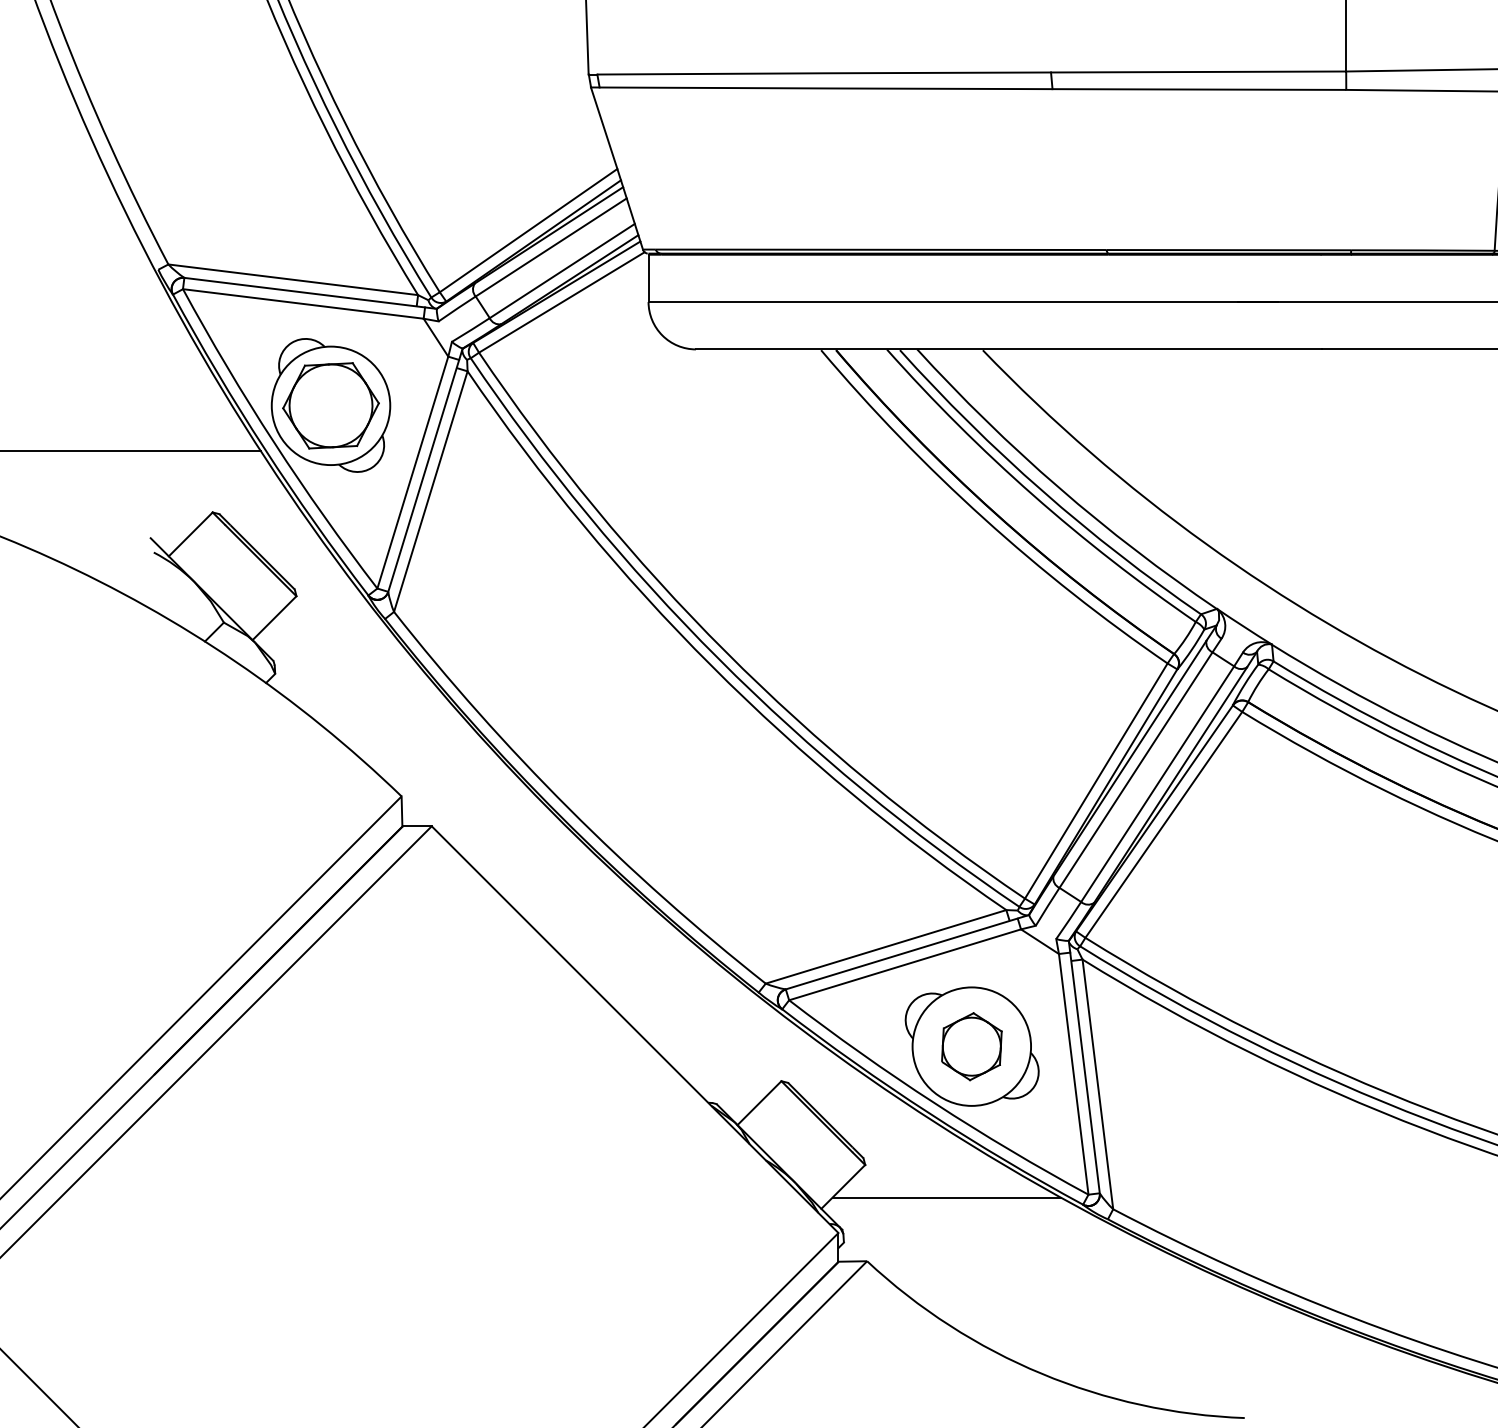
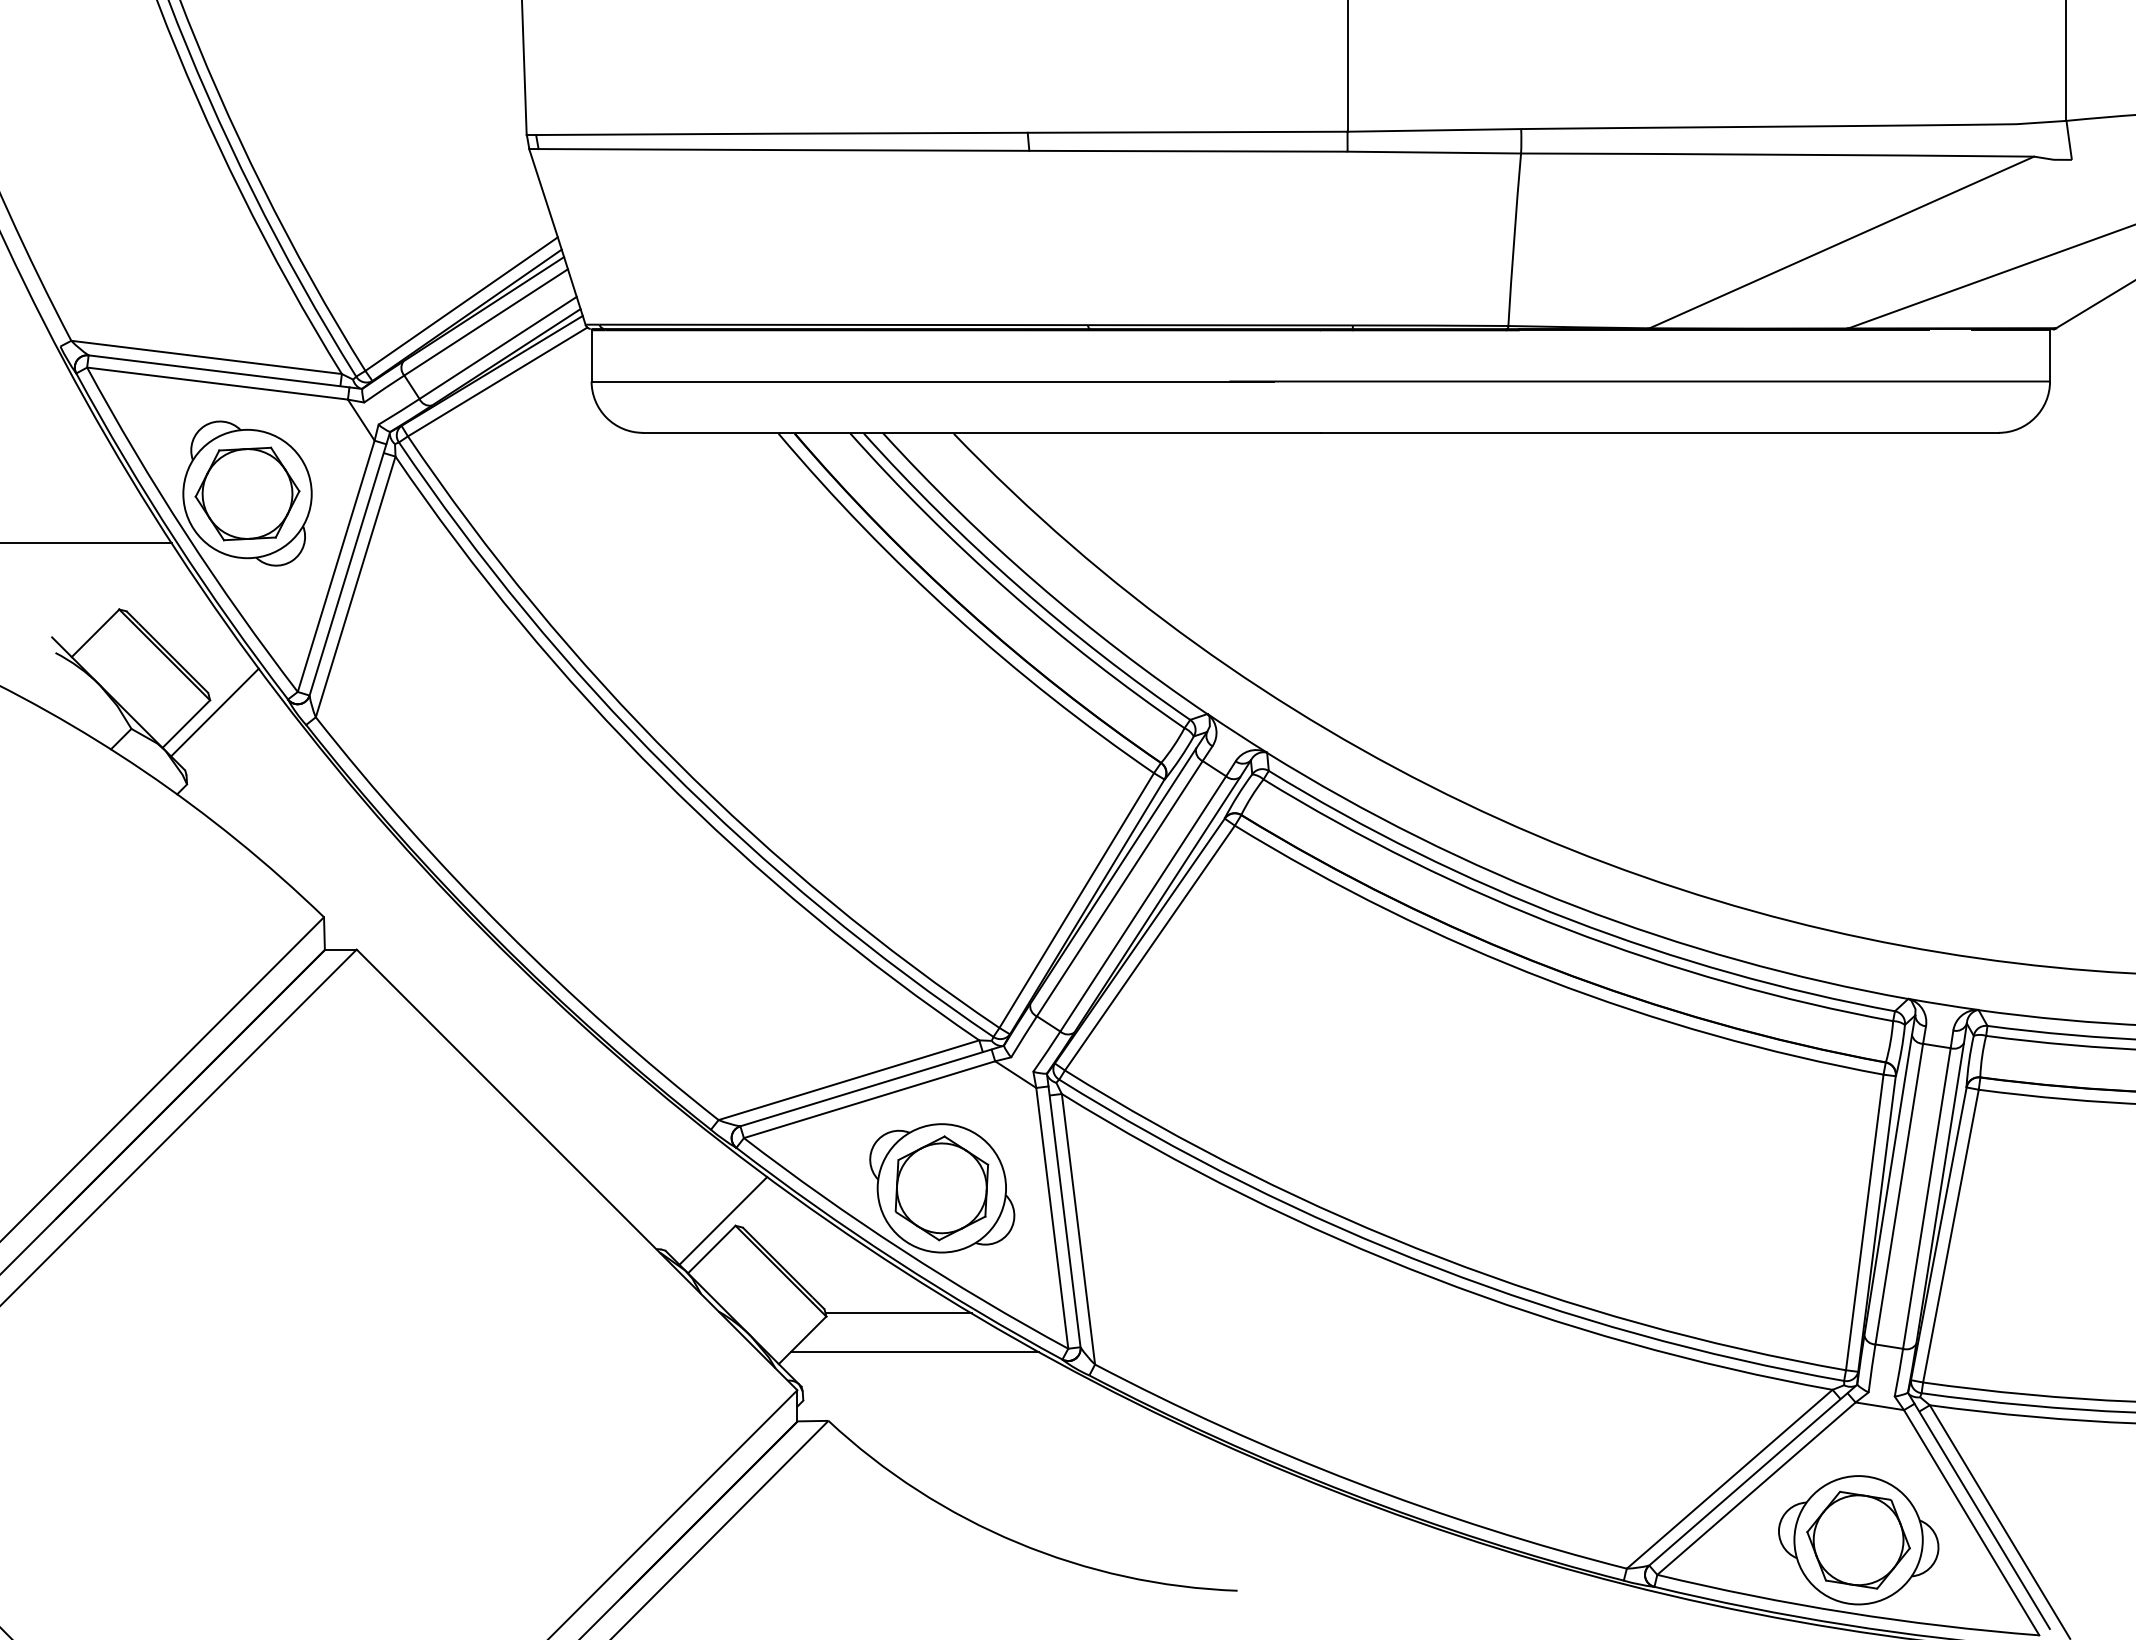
line: (300, 607) -> (214, 712), added
part: (971, 1046) -> (941, 1188), size x1.43
line: (770, 1076) -> (723, 1220), added
line: (931, 1162) -> (898, 1313), added

